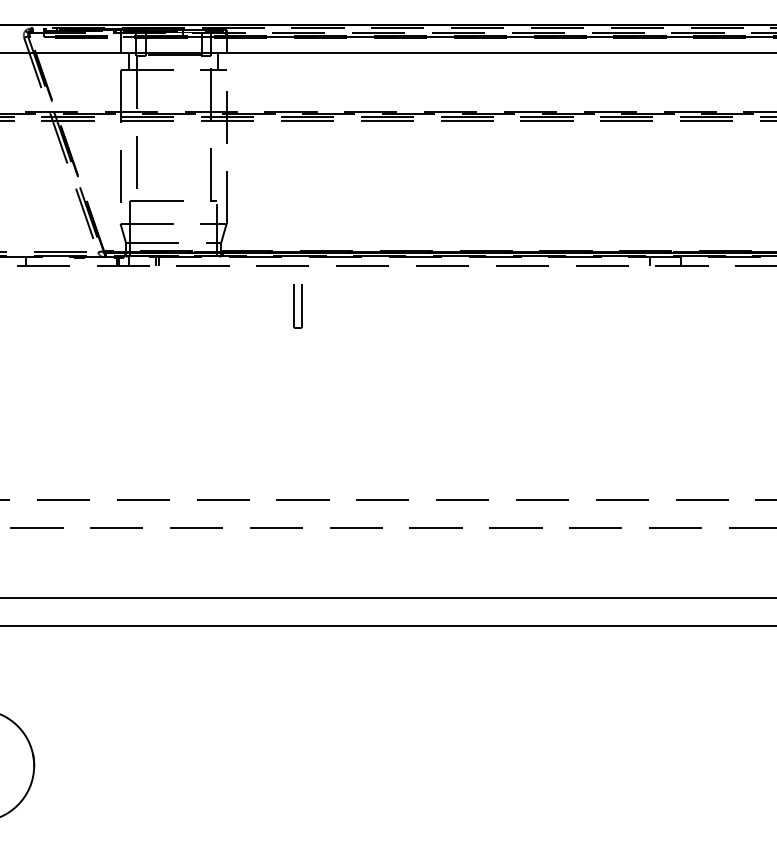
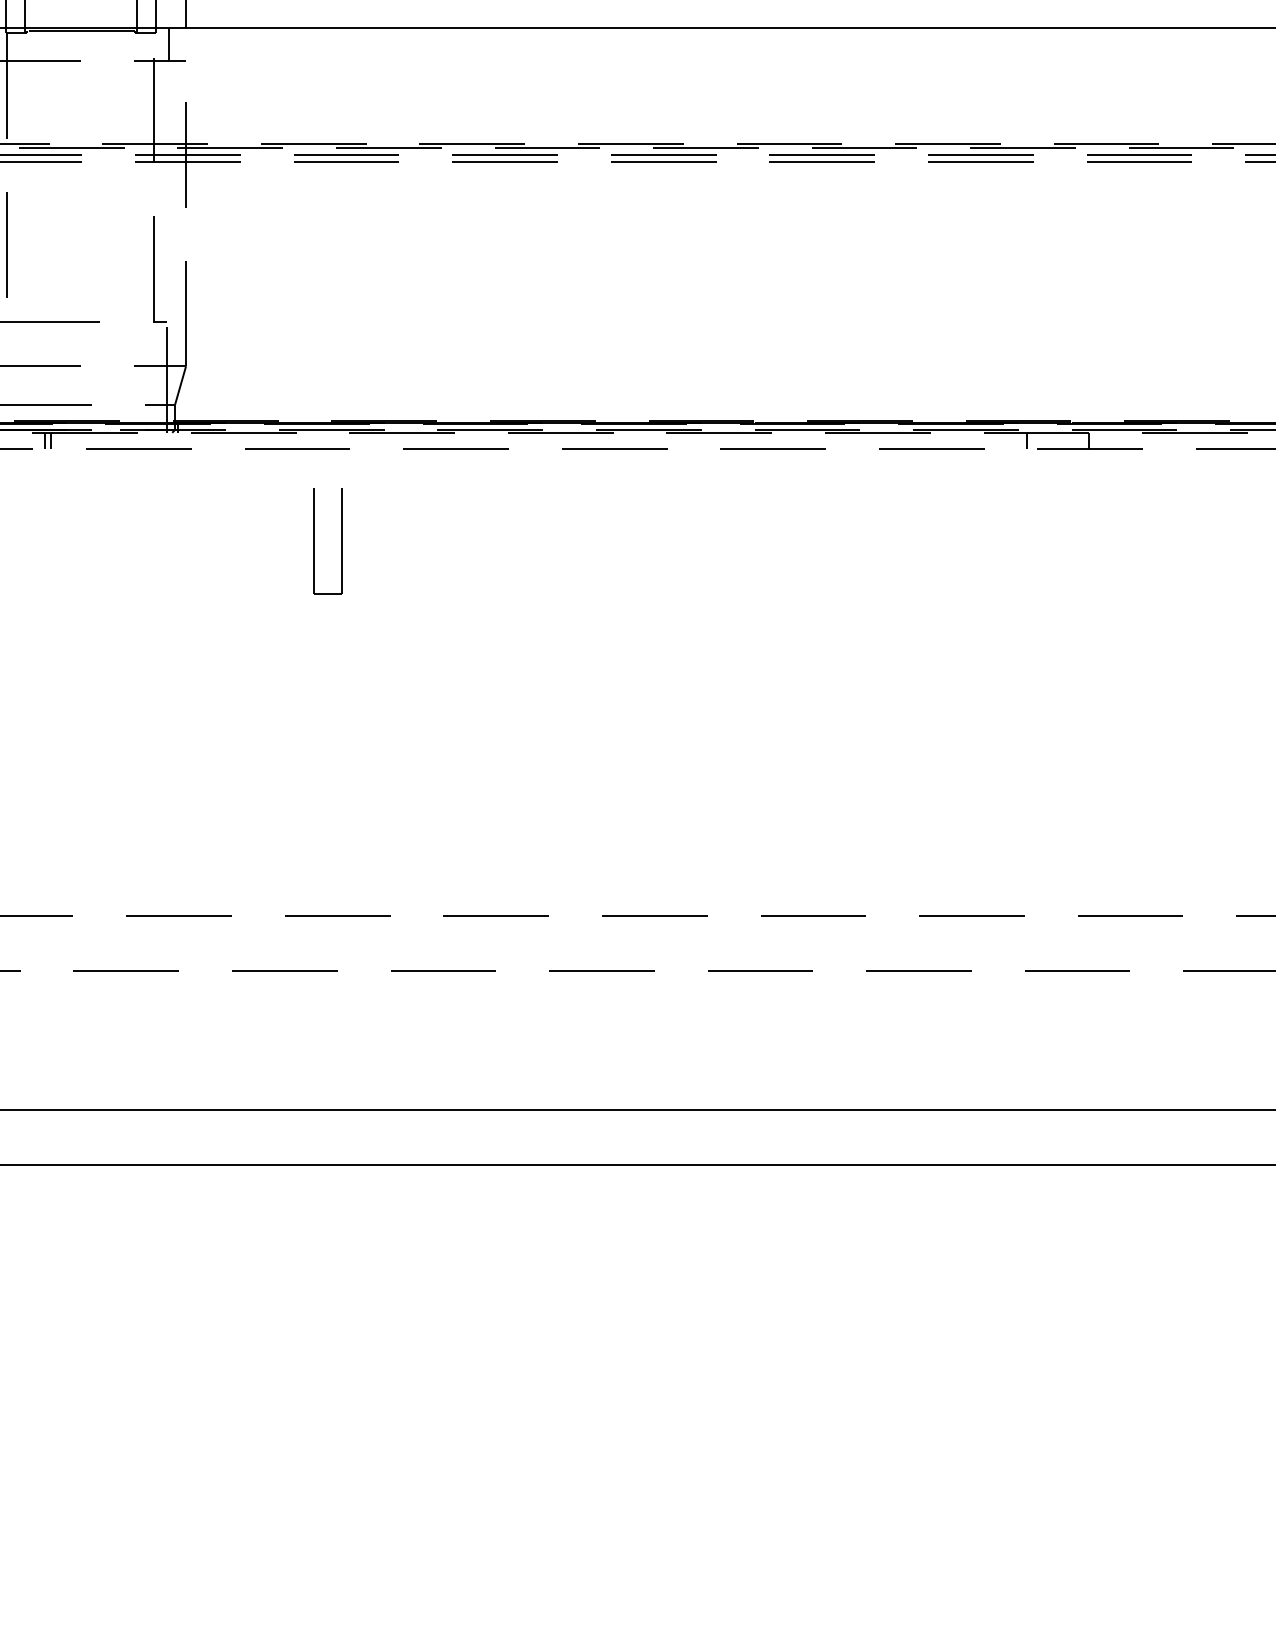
part: (297, 311) -> (326, 540), size x1.67

